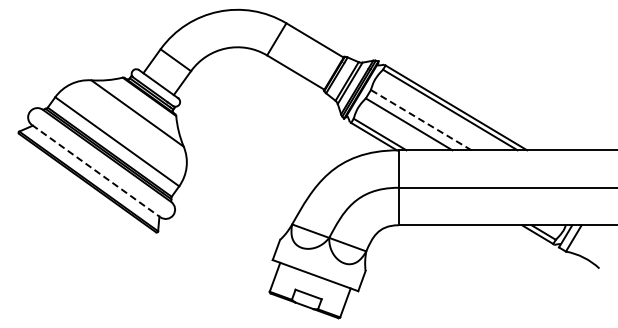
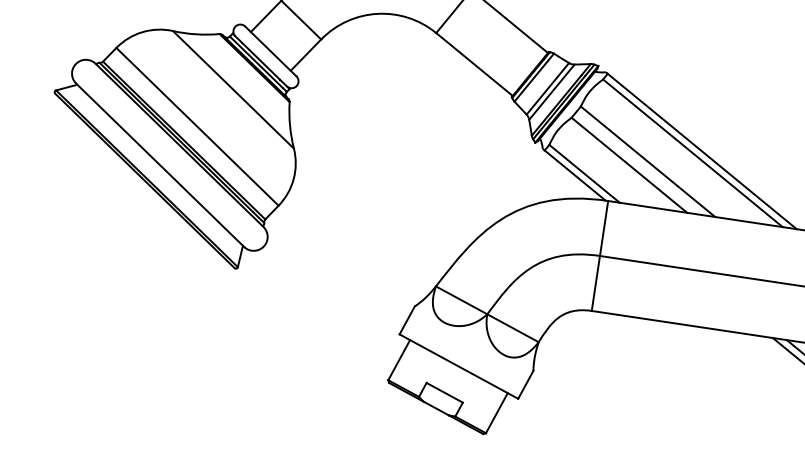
line: (421, 120) -> (648, 162), dashed -> solid
line: (96, 171) -> (160, 165), dashed -> solid

